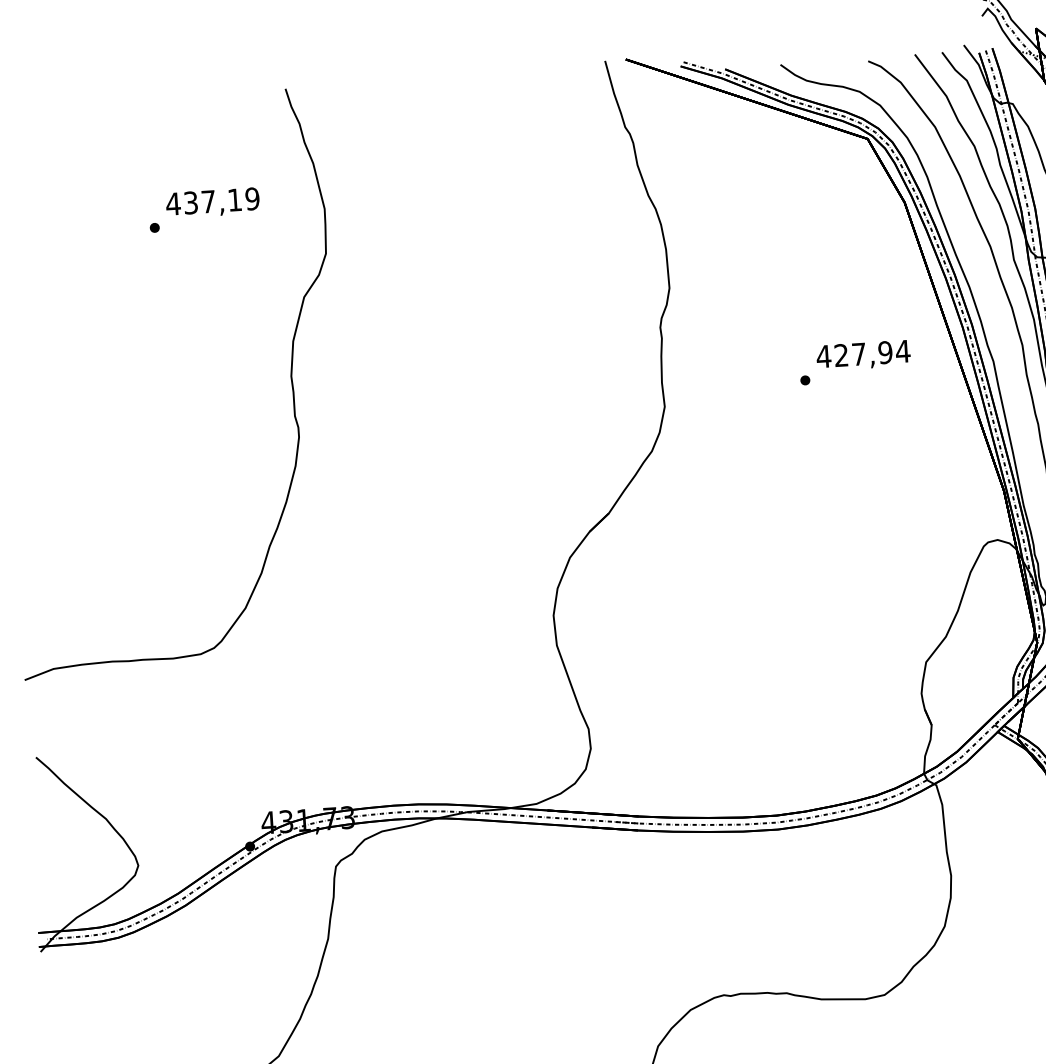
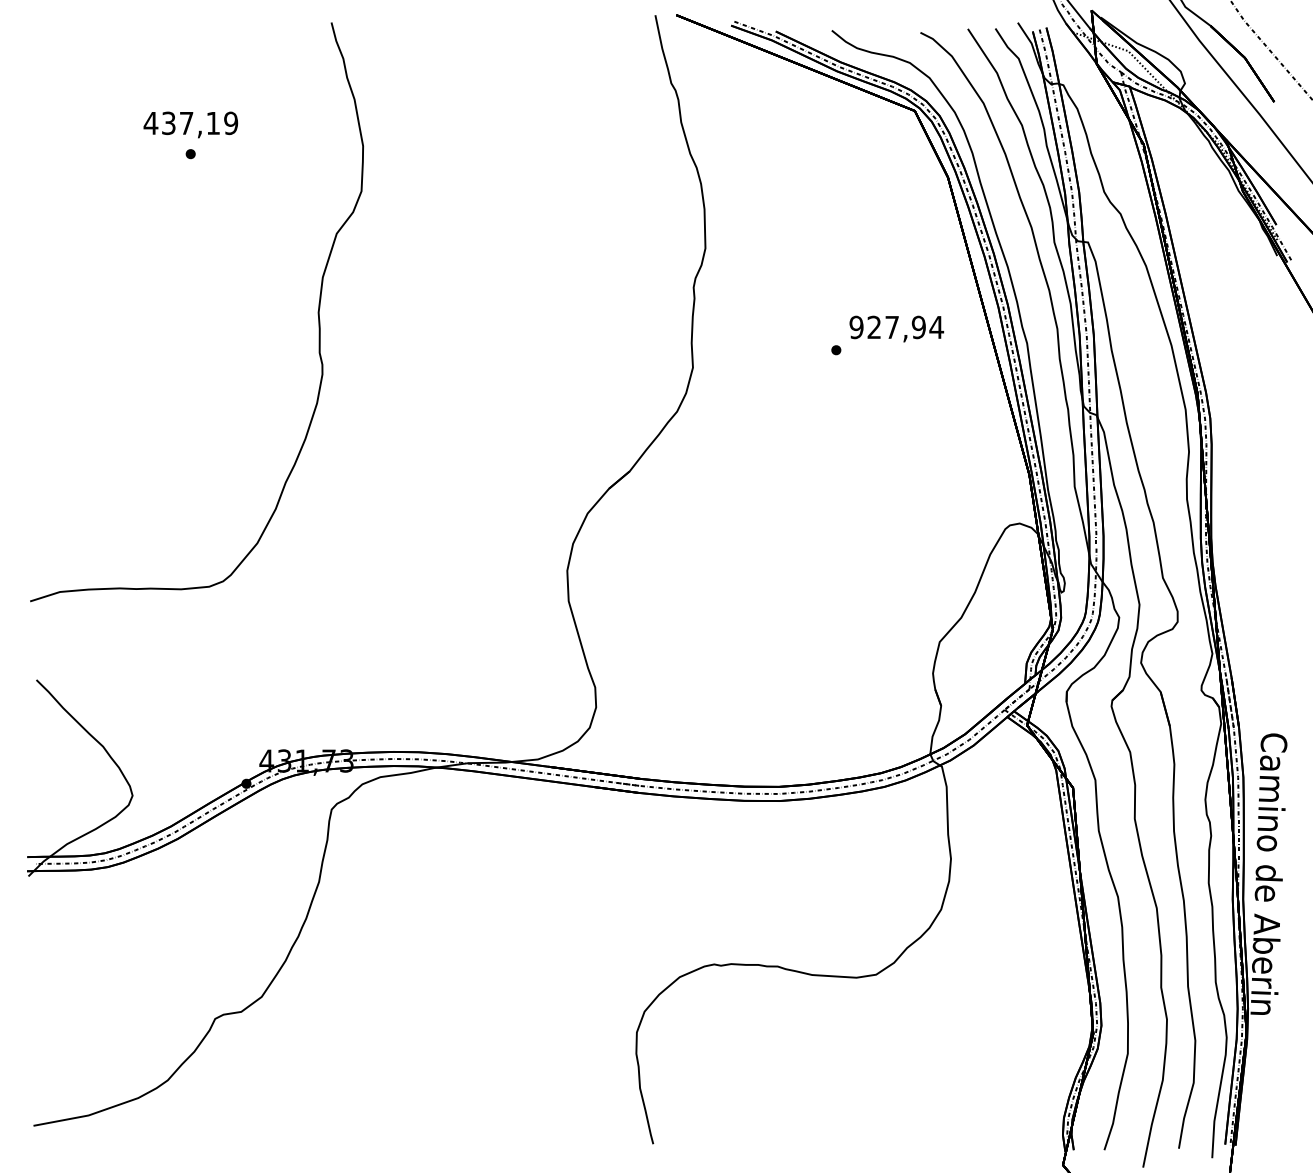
text: (212, 202) -> (190, 124), moved
text: (823, 356) -> (856, 327), 427,94 -> 927,94

